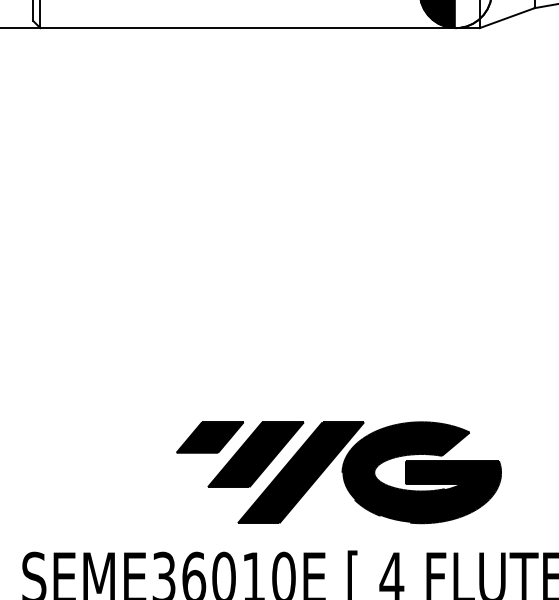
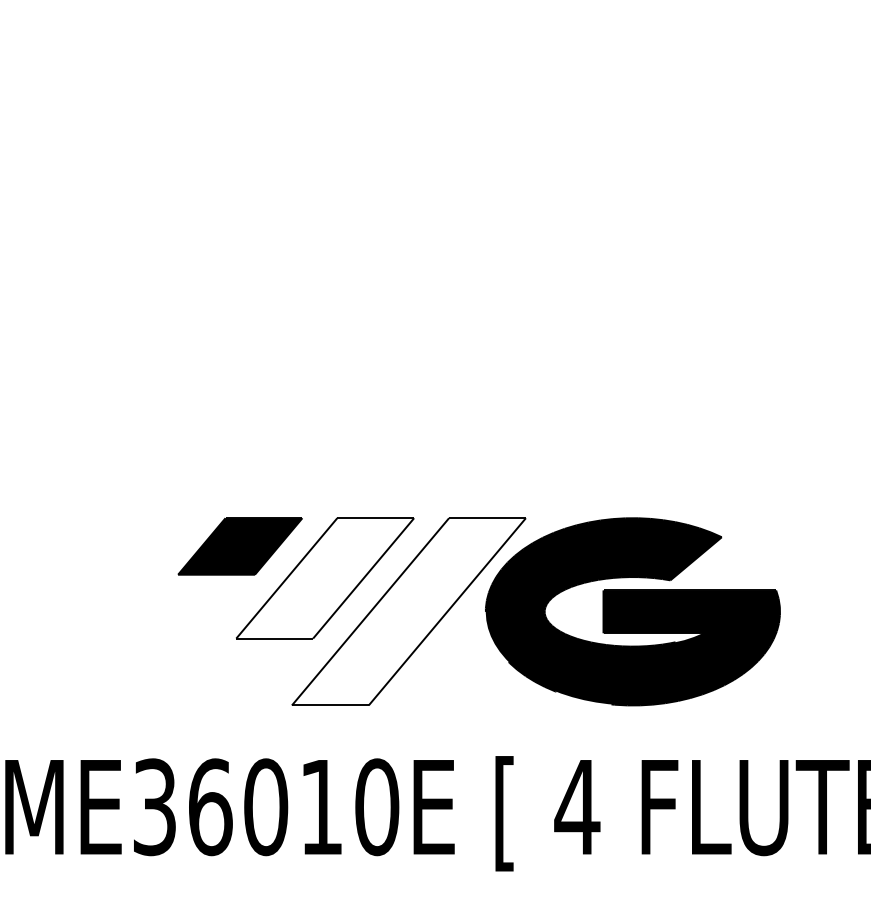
fill: (255, 454) -> (324, 577), removed
fill: (300, 472) -> (407, 611), removed

